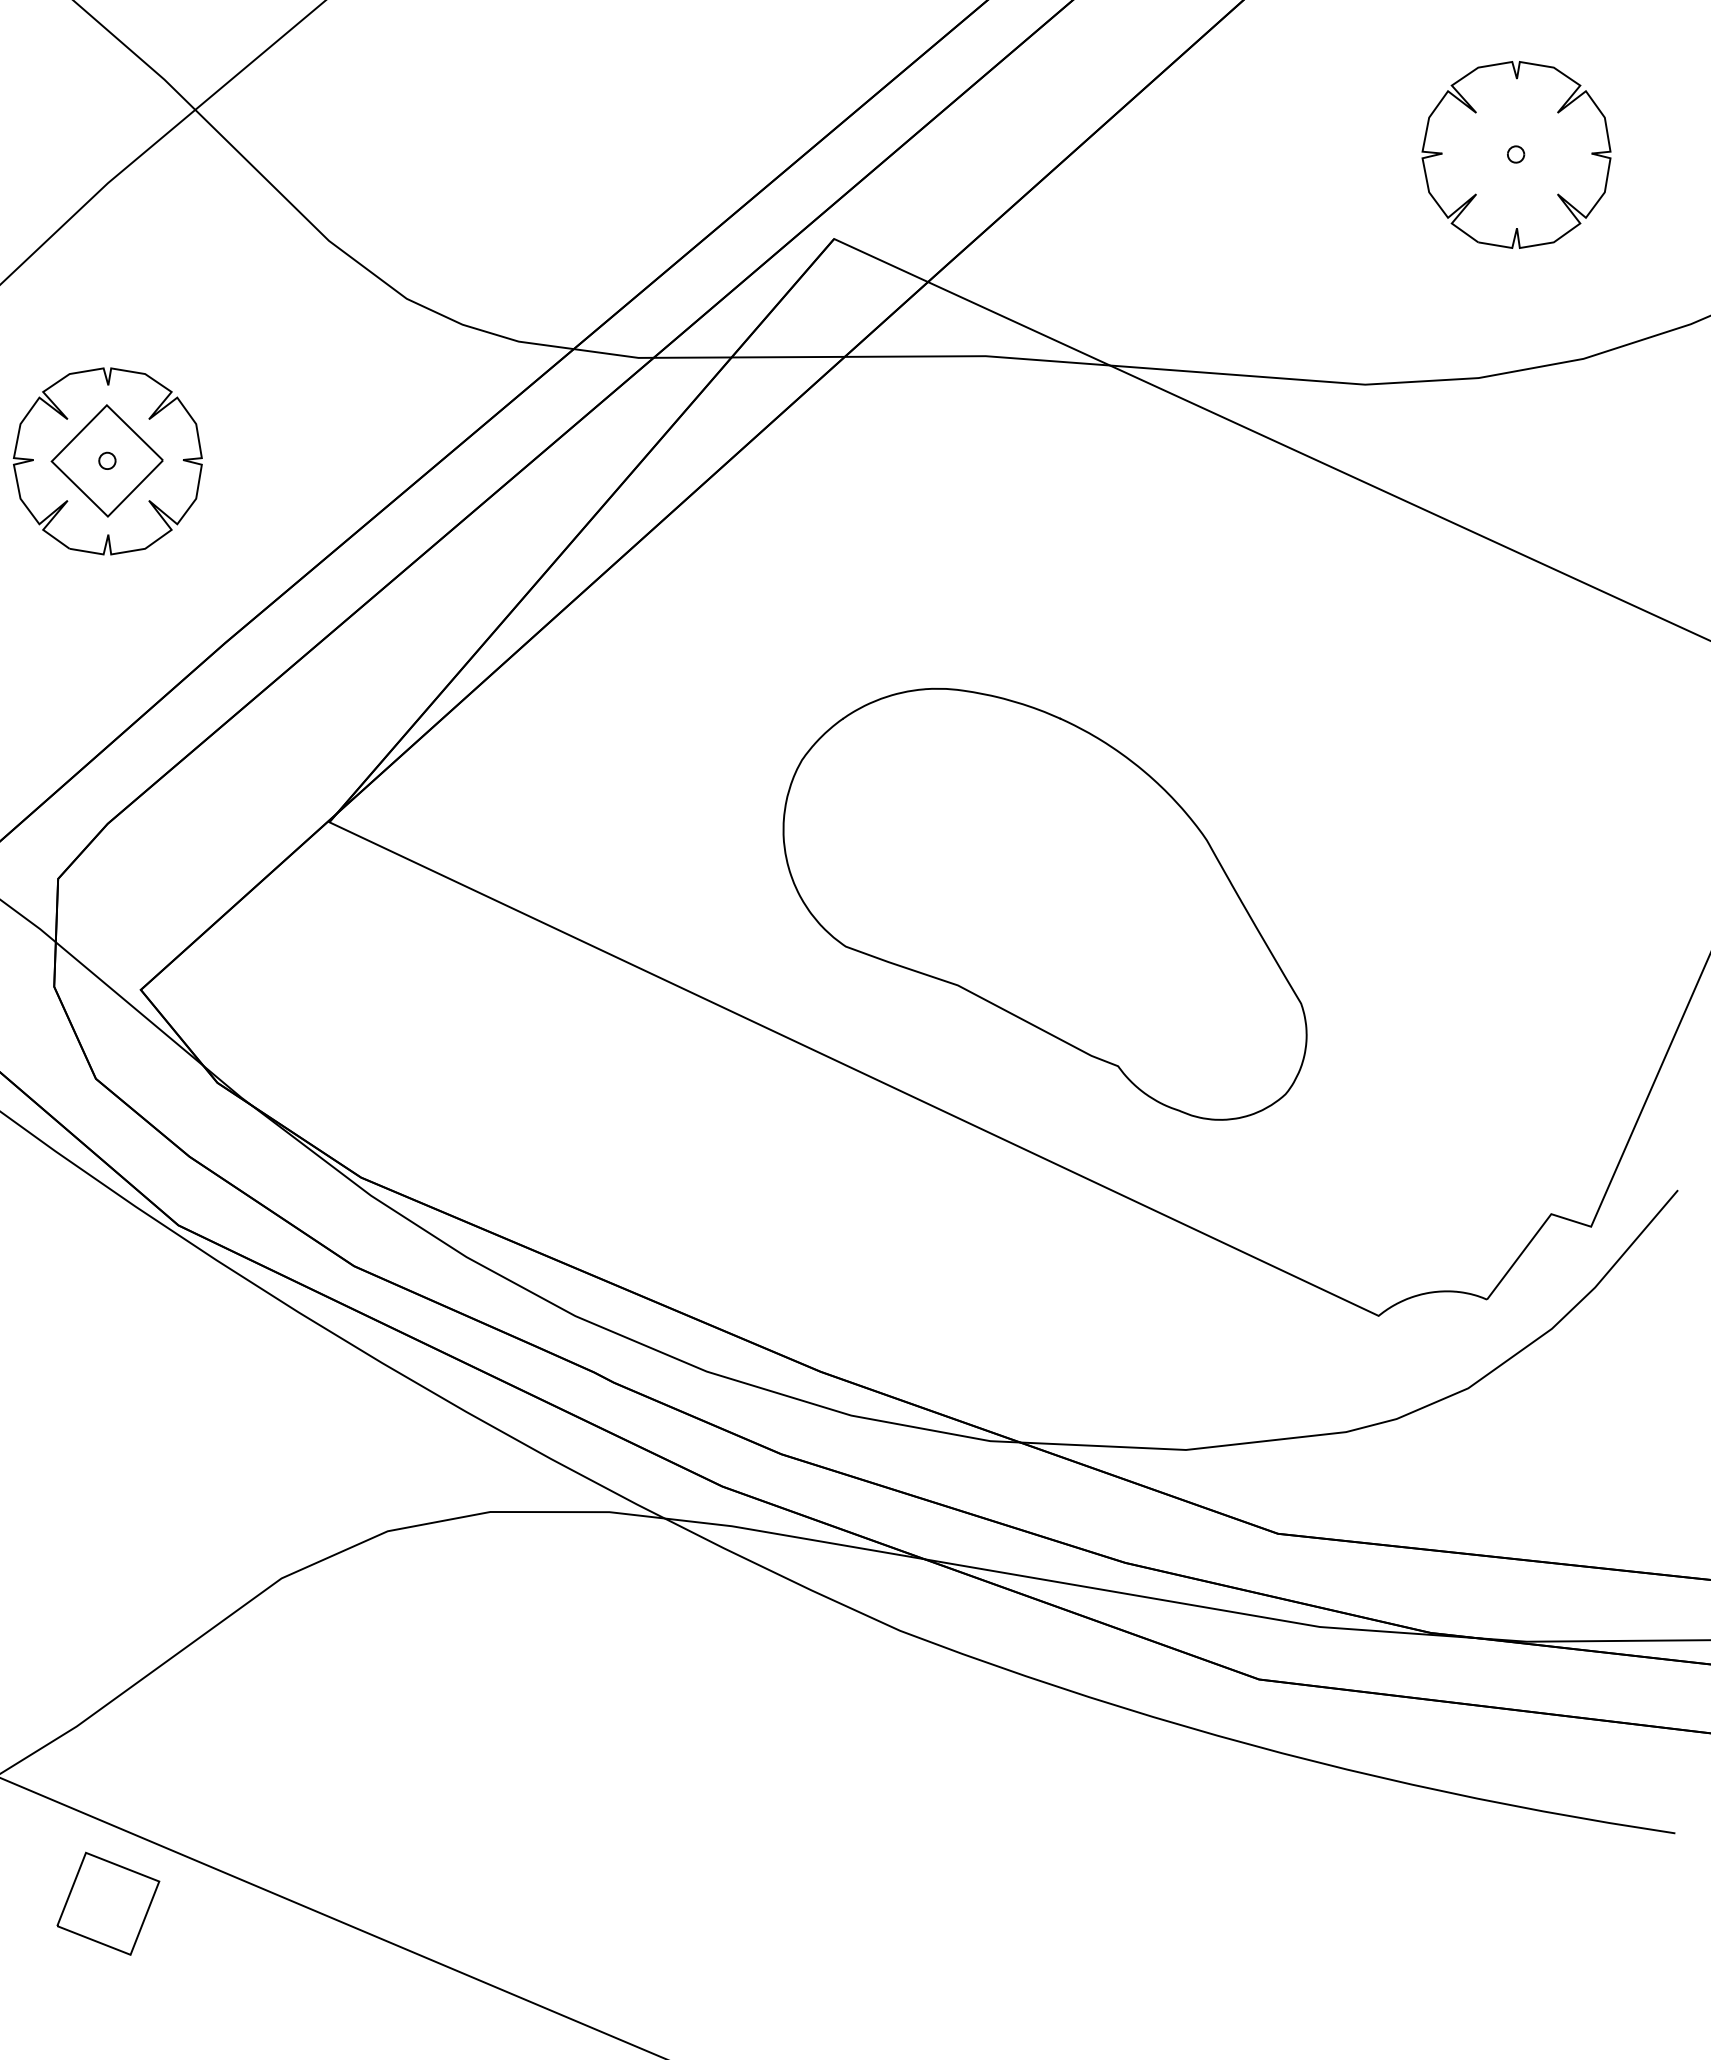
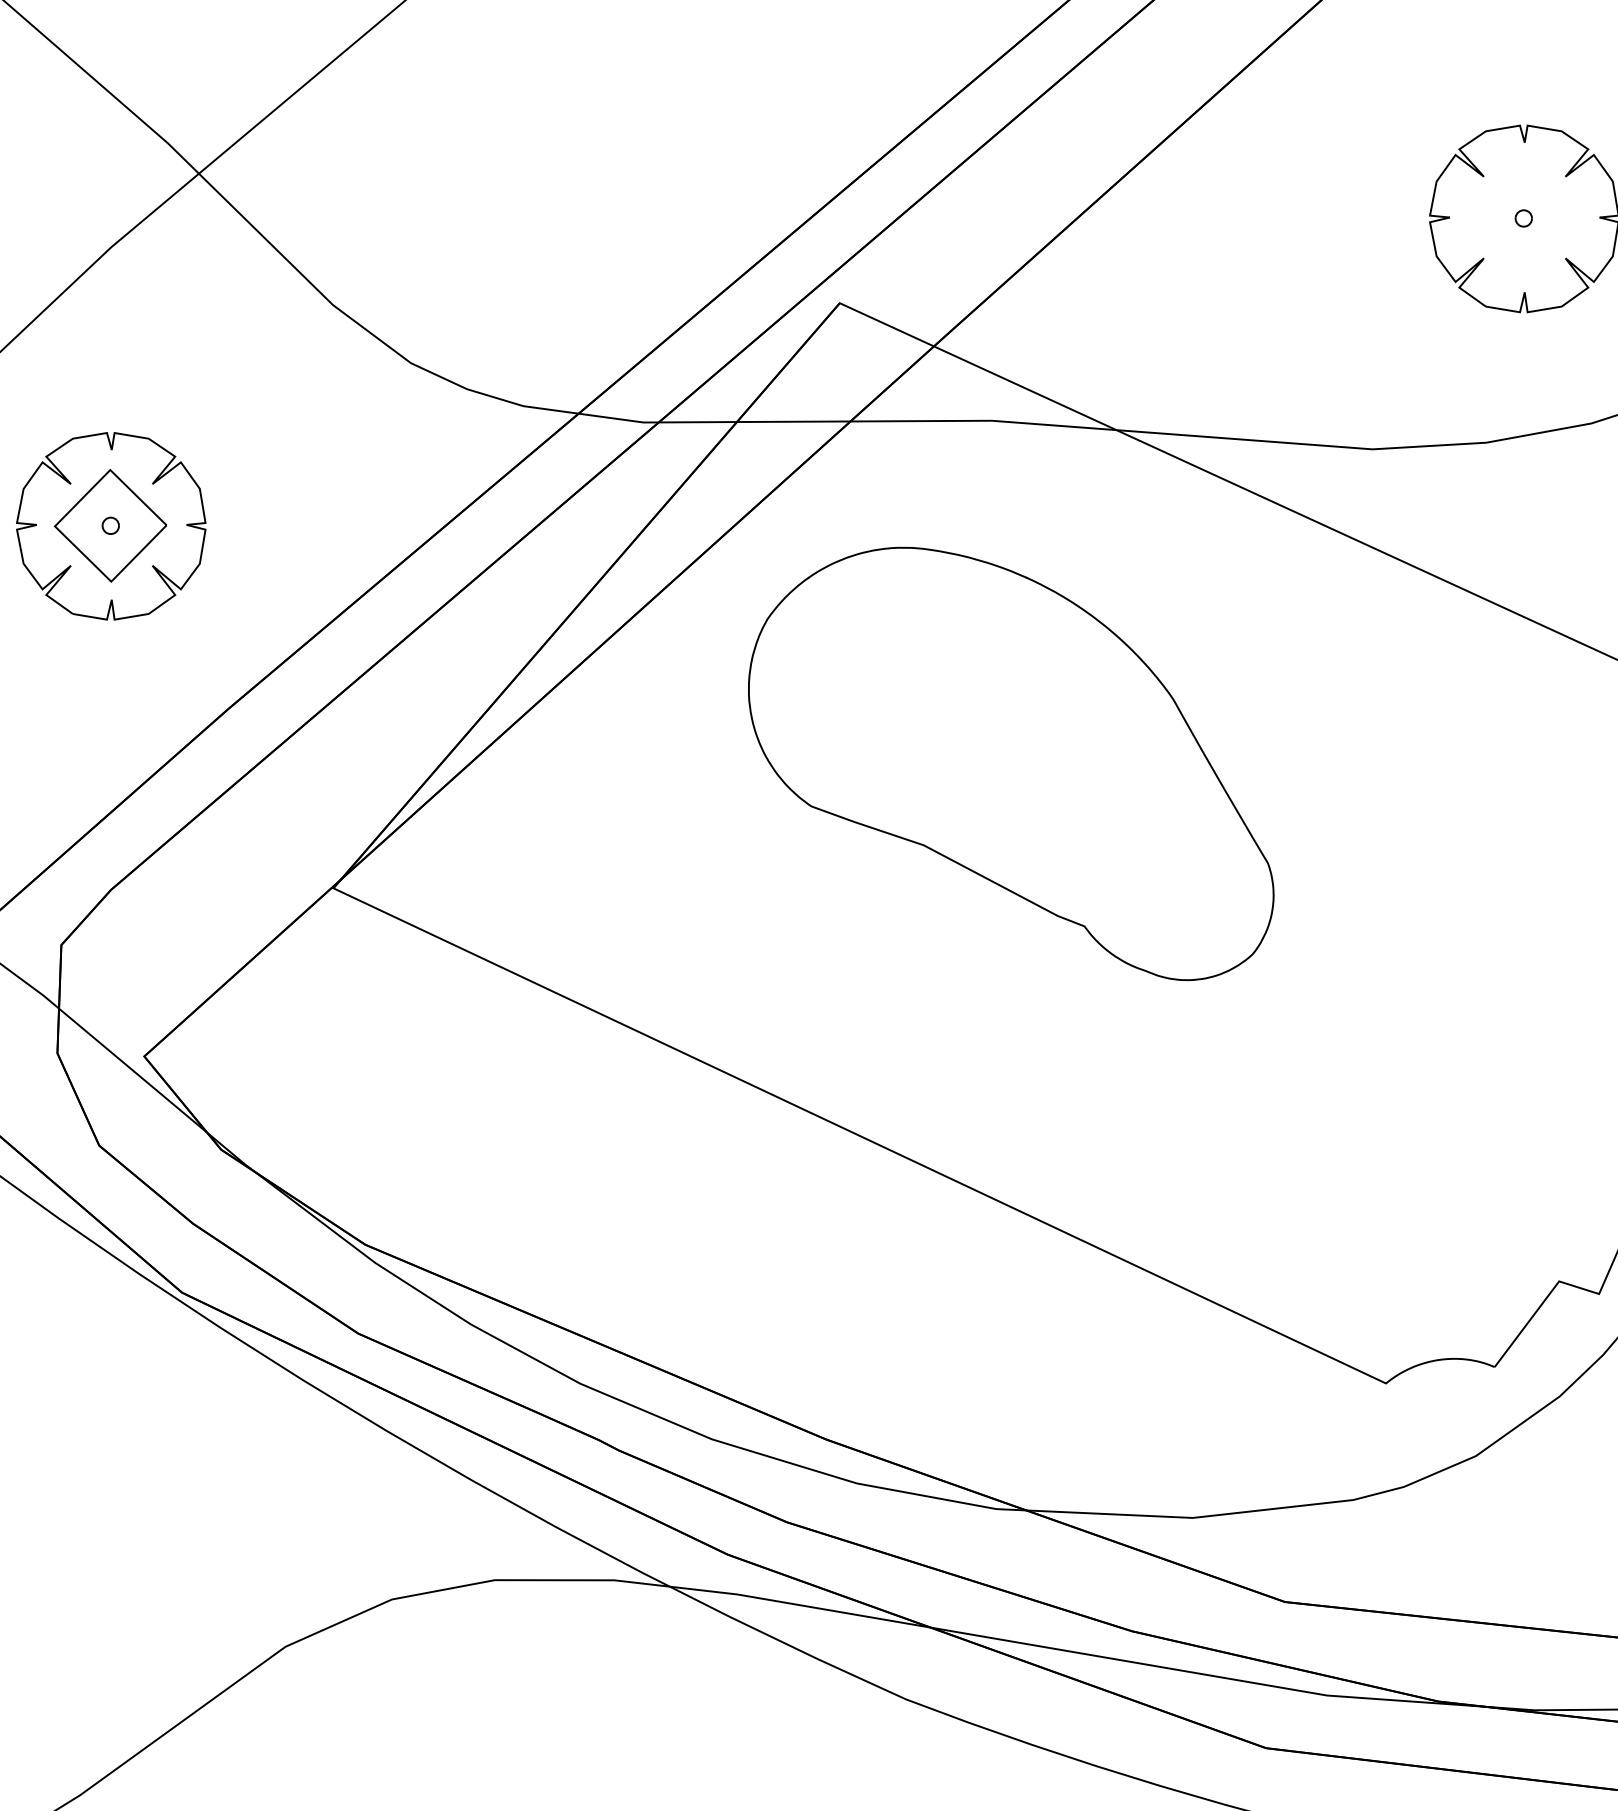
part: (1044, 903) -> (1010, 763), moved

